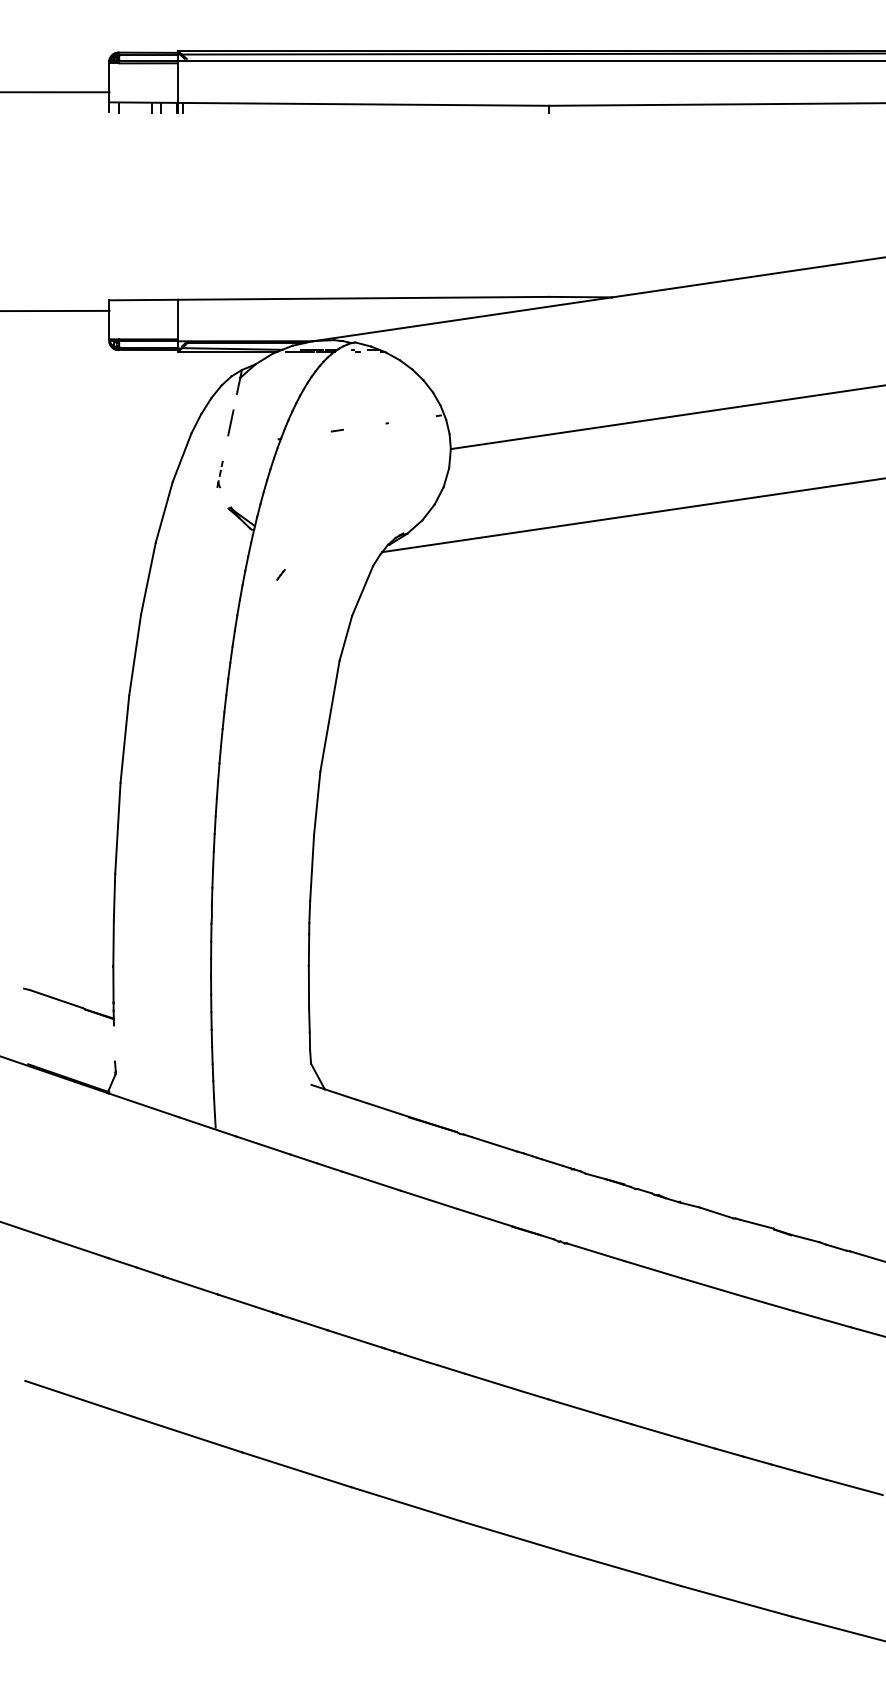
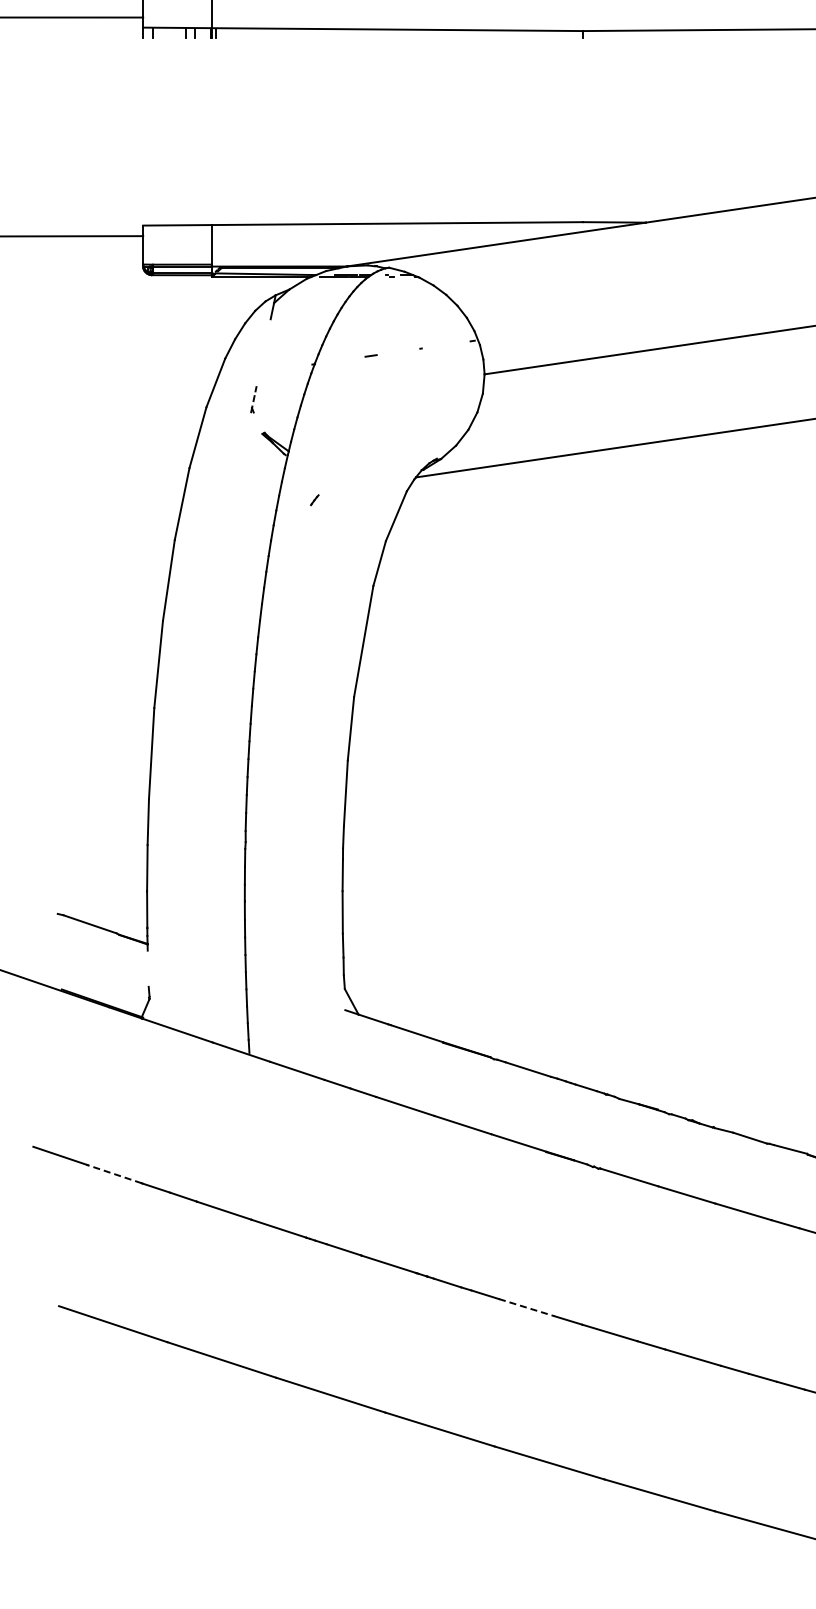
line: (230, 422) -> (264, 347), removed
line: (80, 1248) -> (114, 1173), solid -> dashed
line: (493, 1382) -> (527, 1307), solid -> dashed

